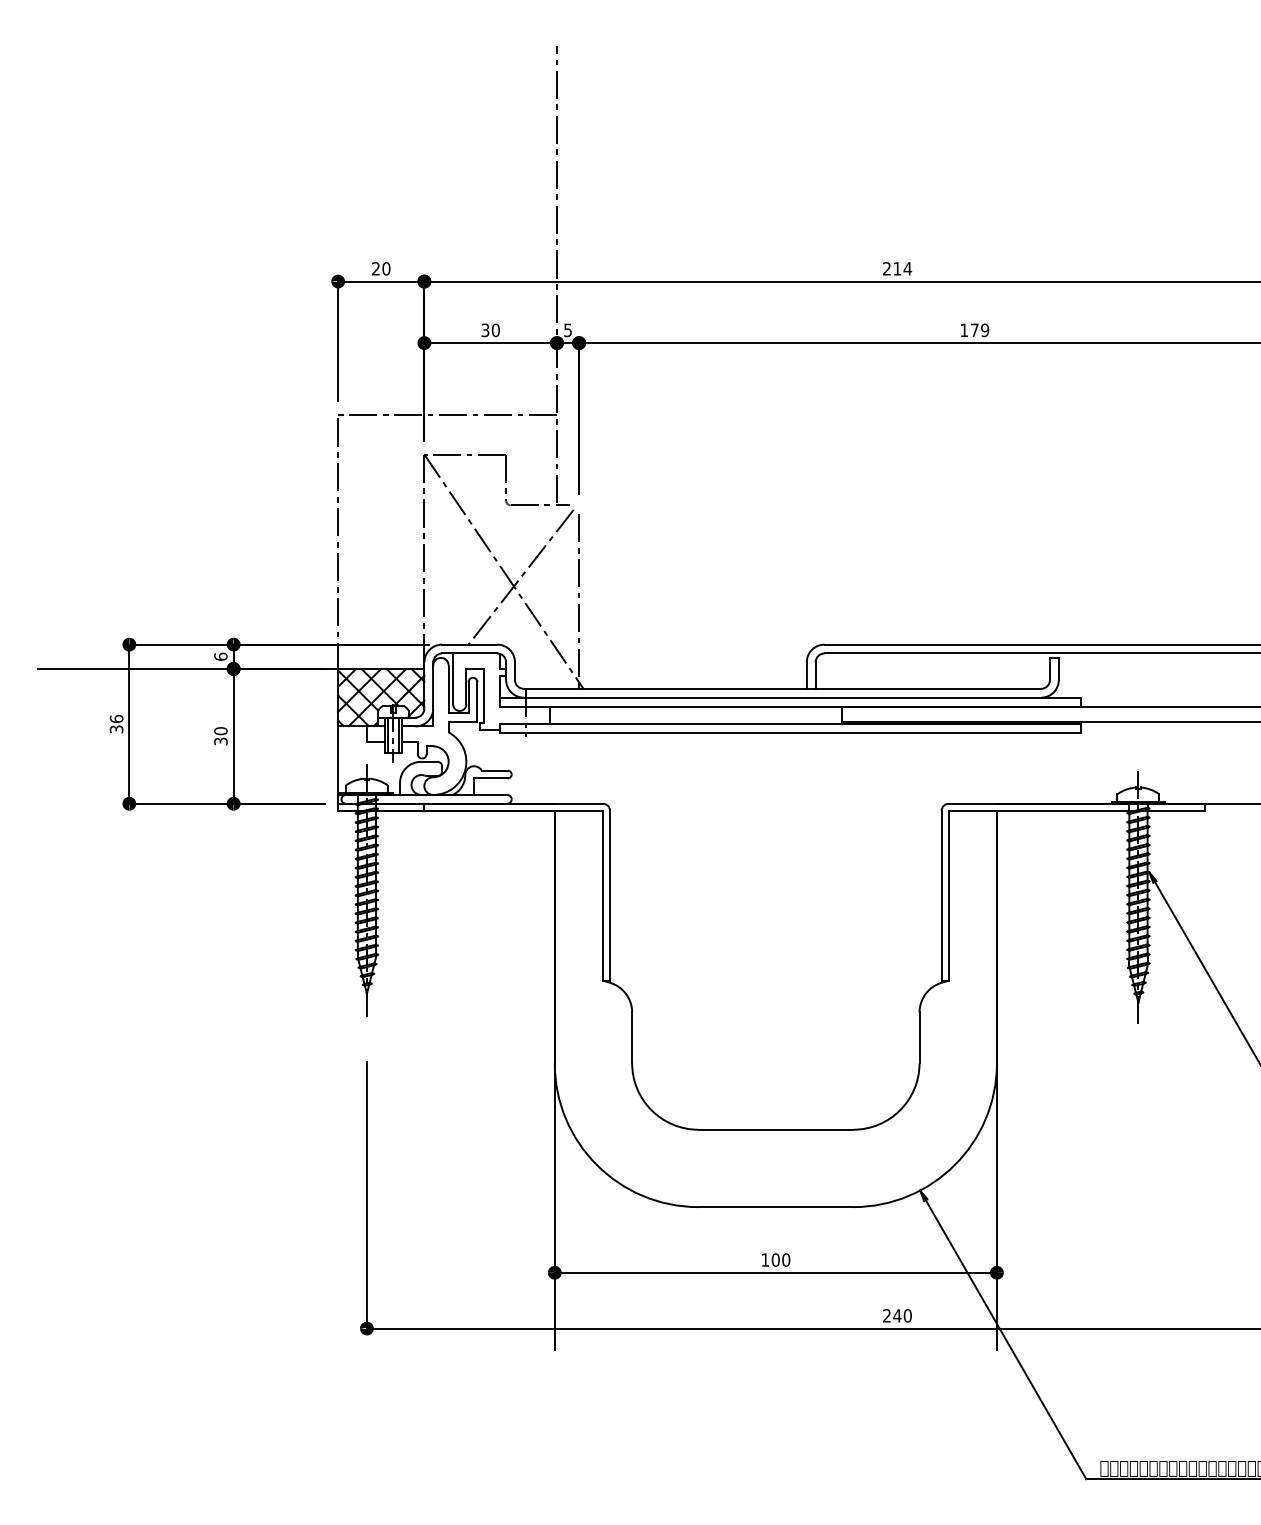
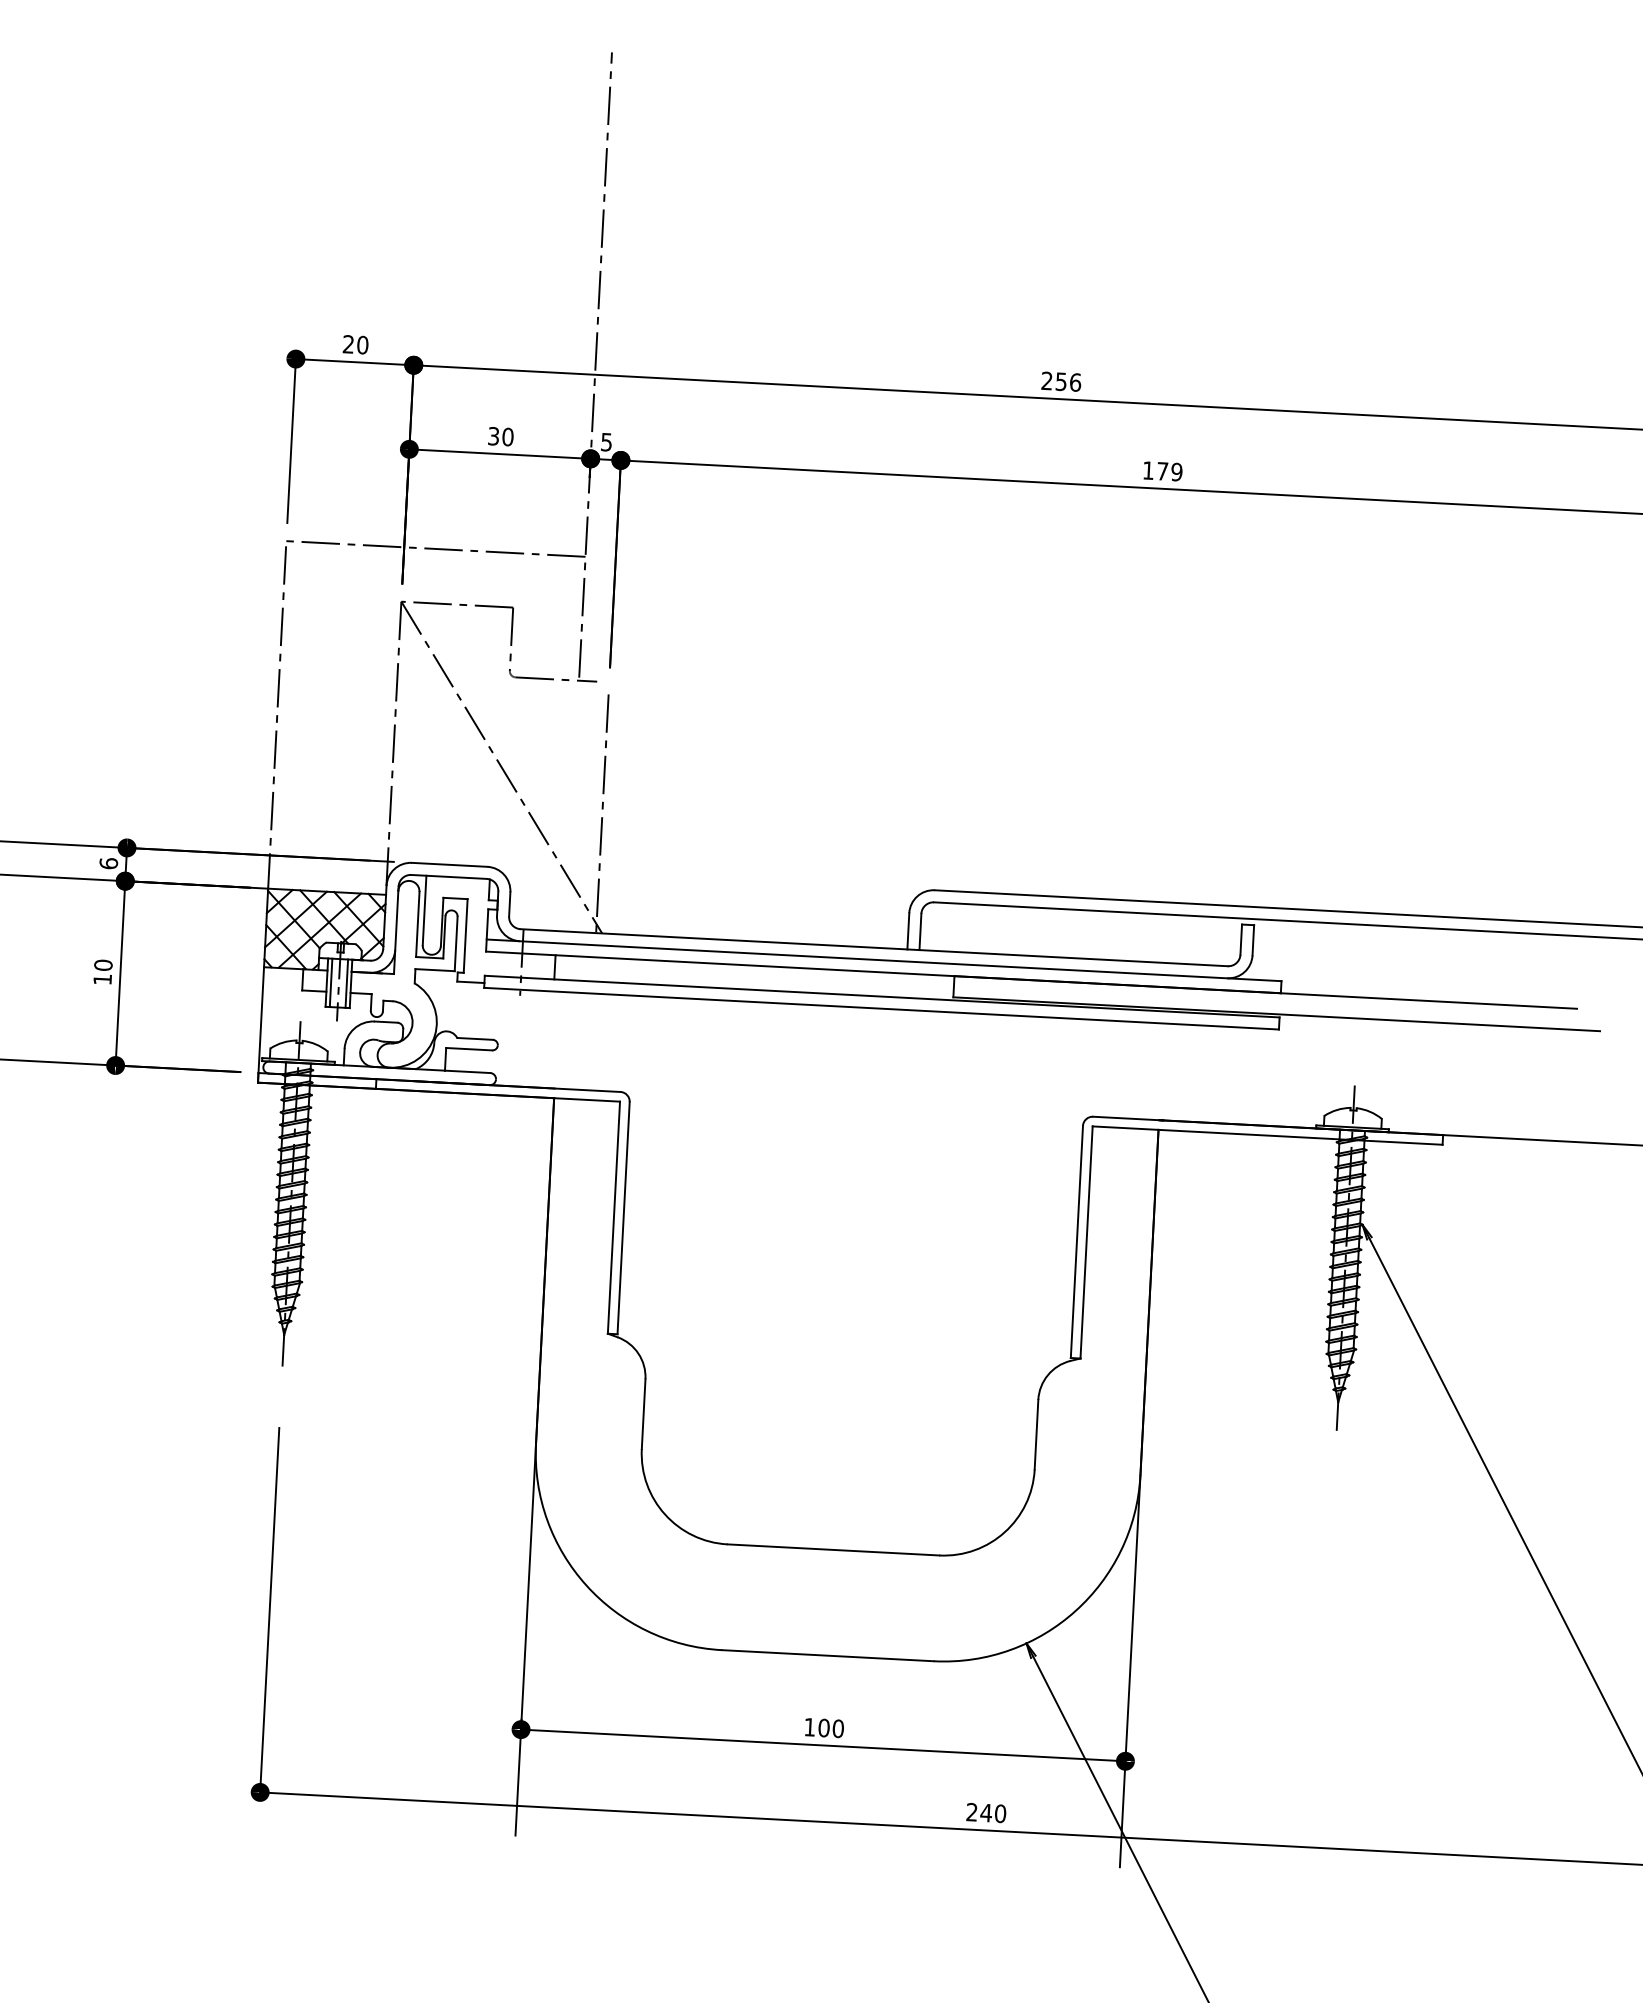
text: (902, 268) -> (1068, 381), 214 -> 256
line: (520, 576) -> (524, 775), removed
text: (220, 741) -> (102, 979), 30 -> 10

